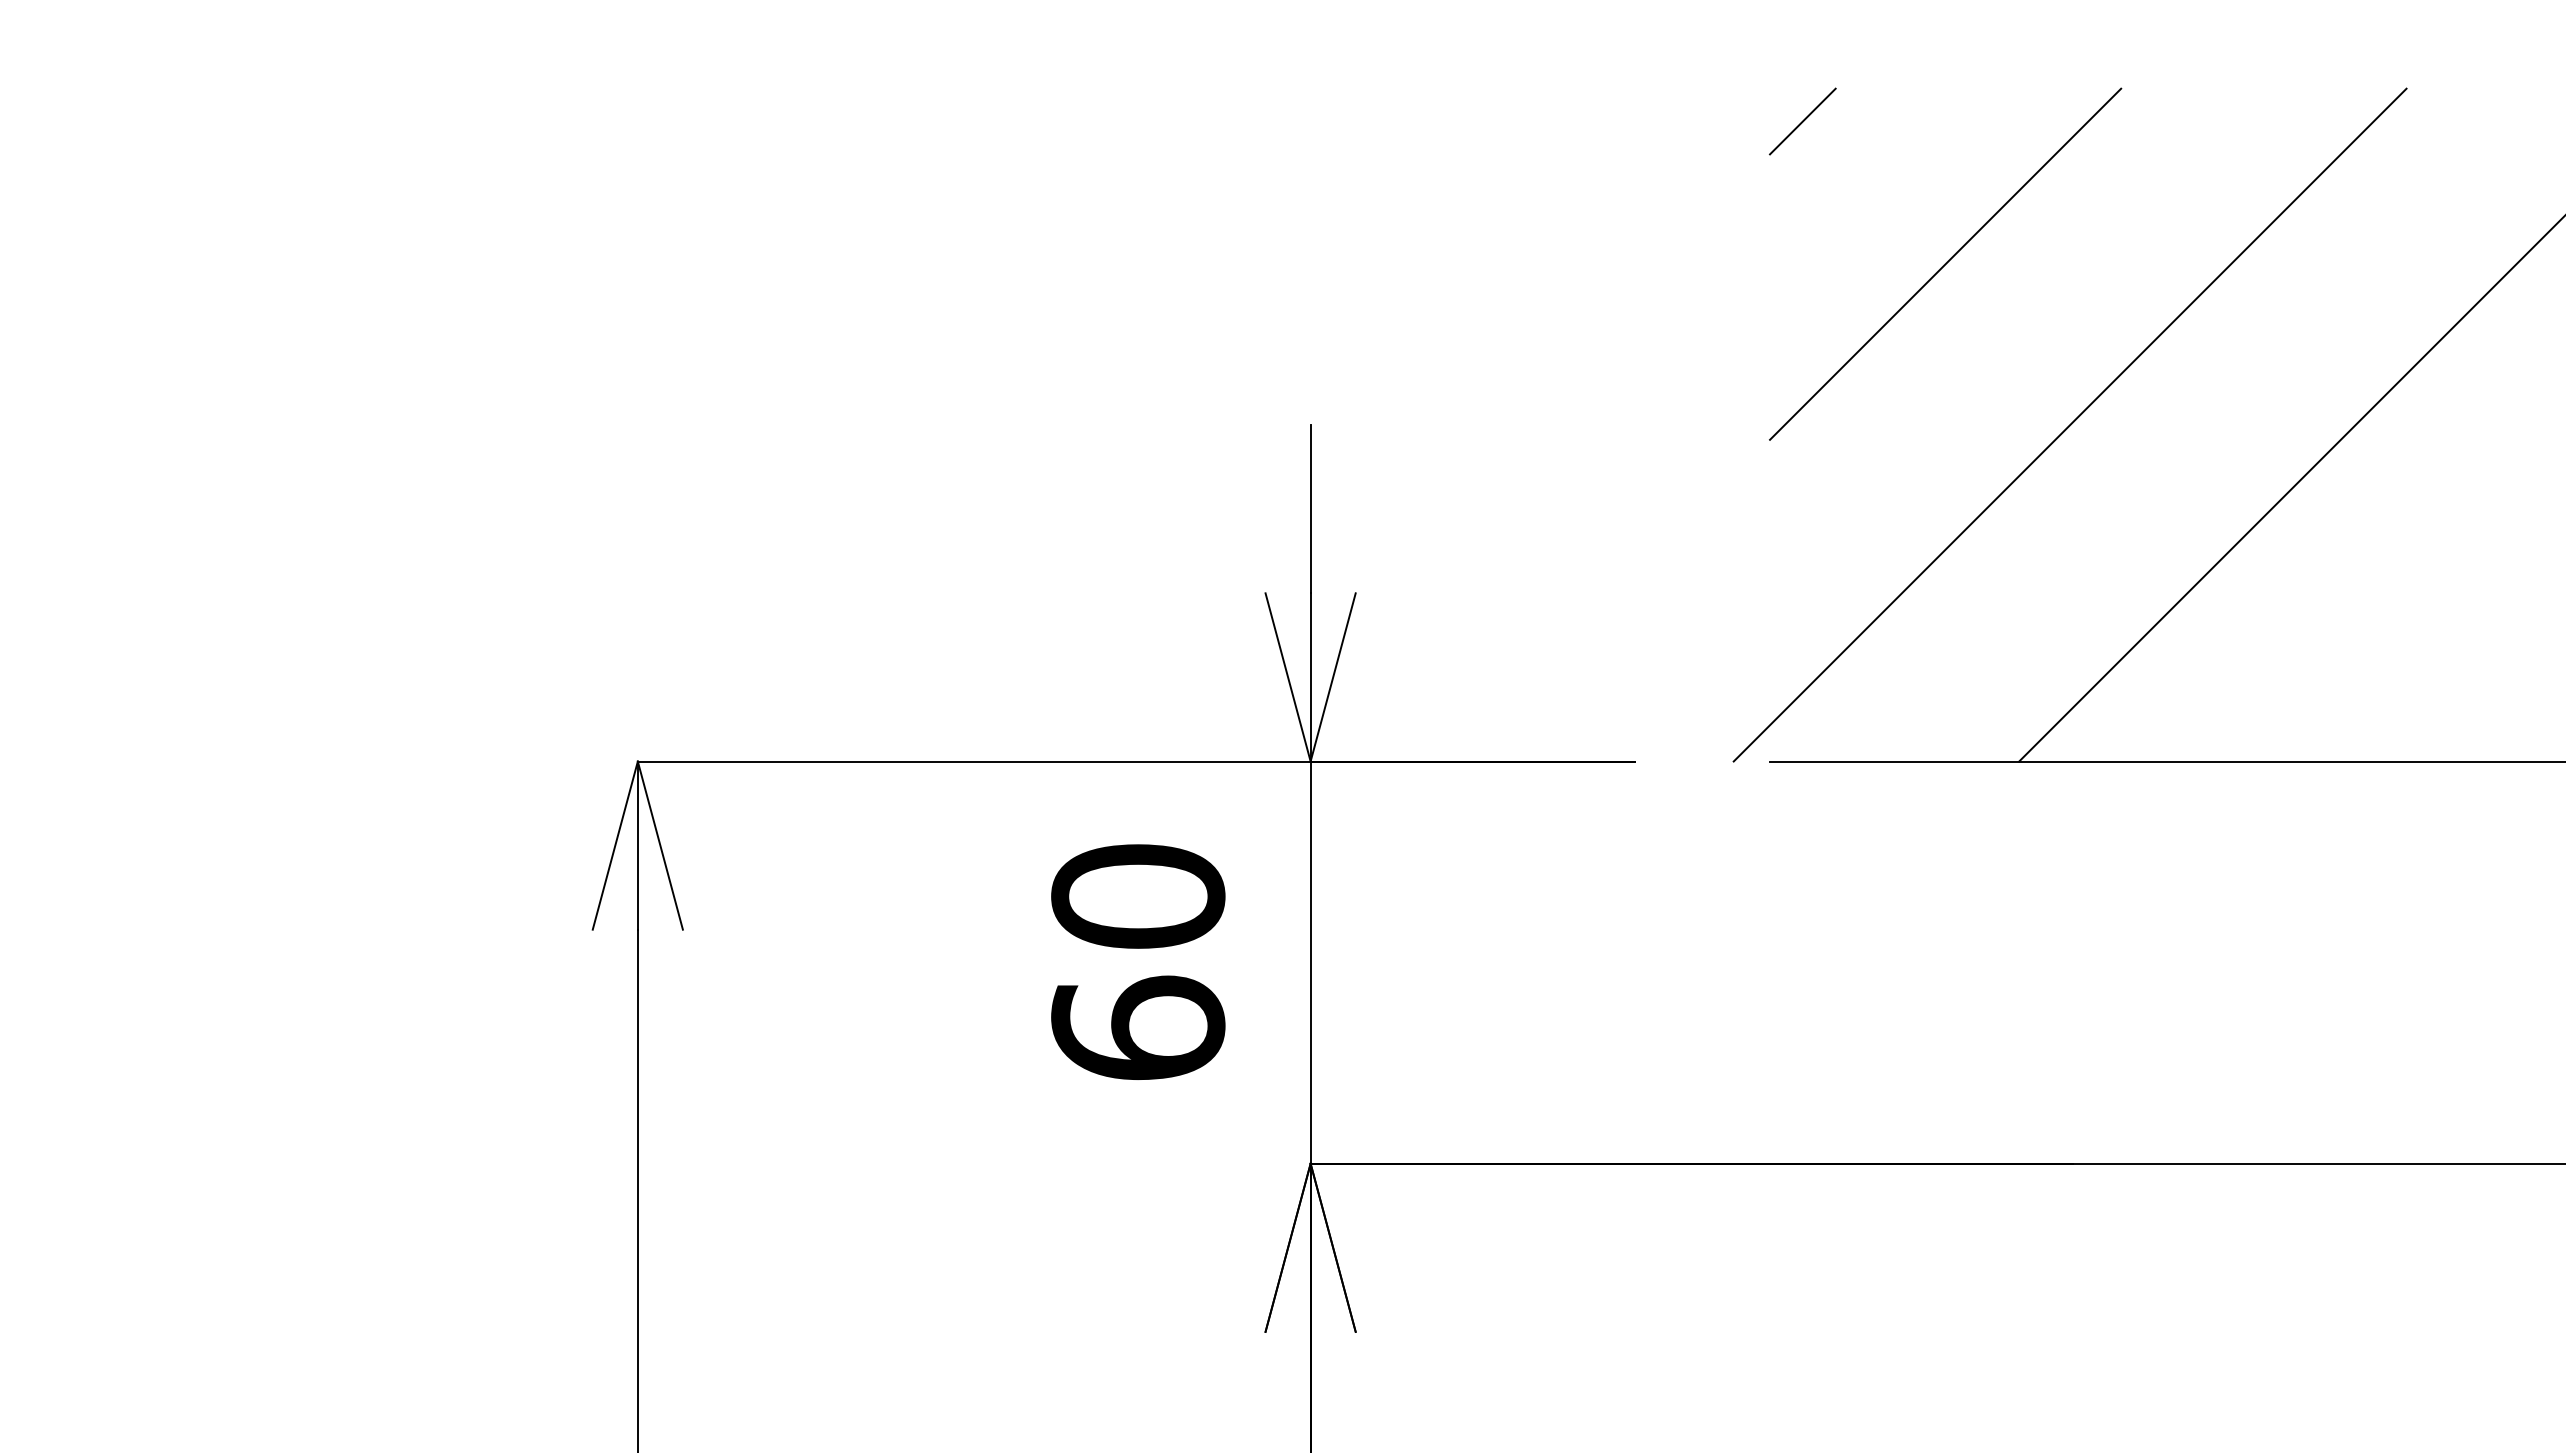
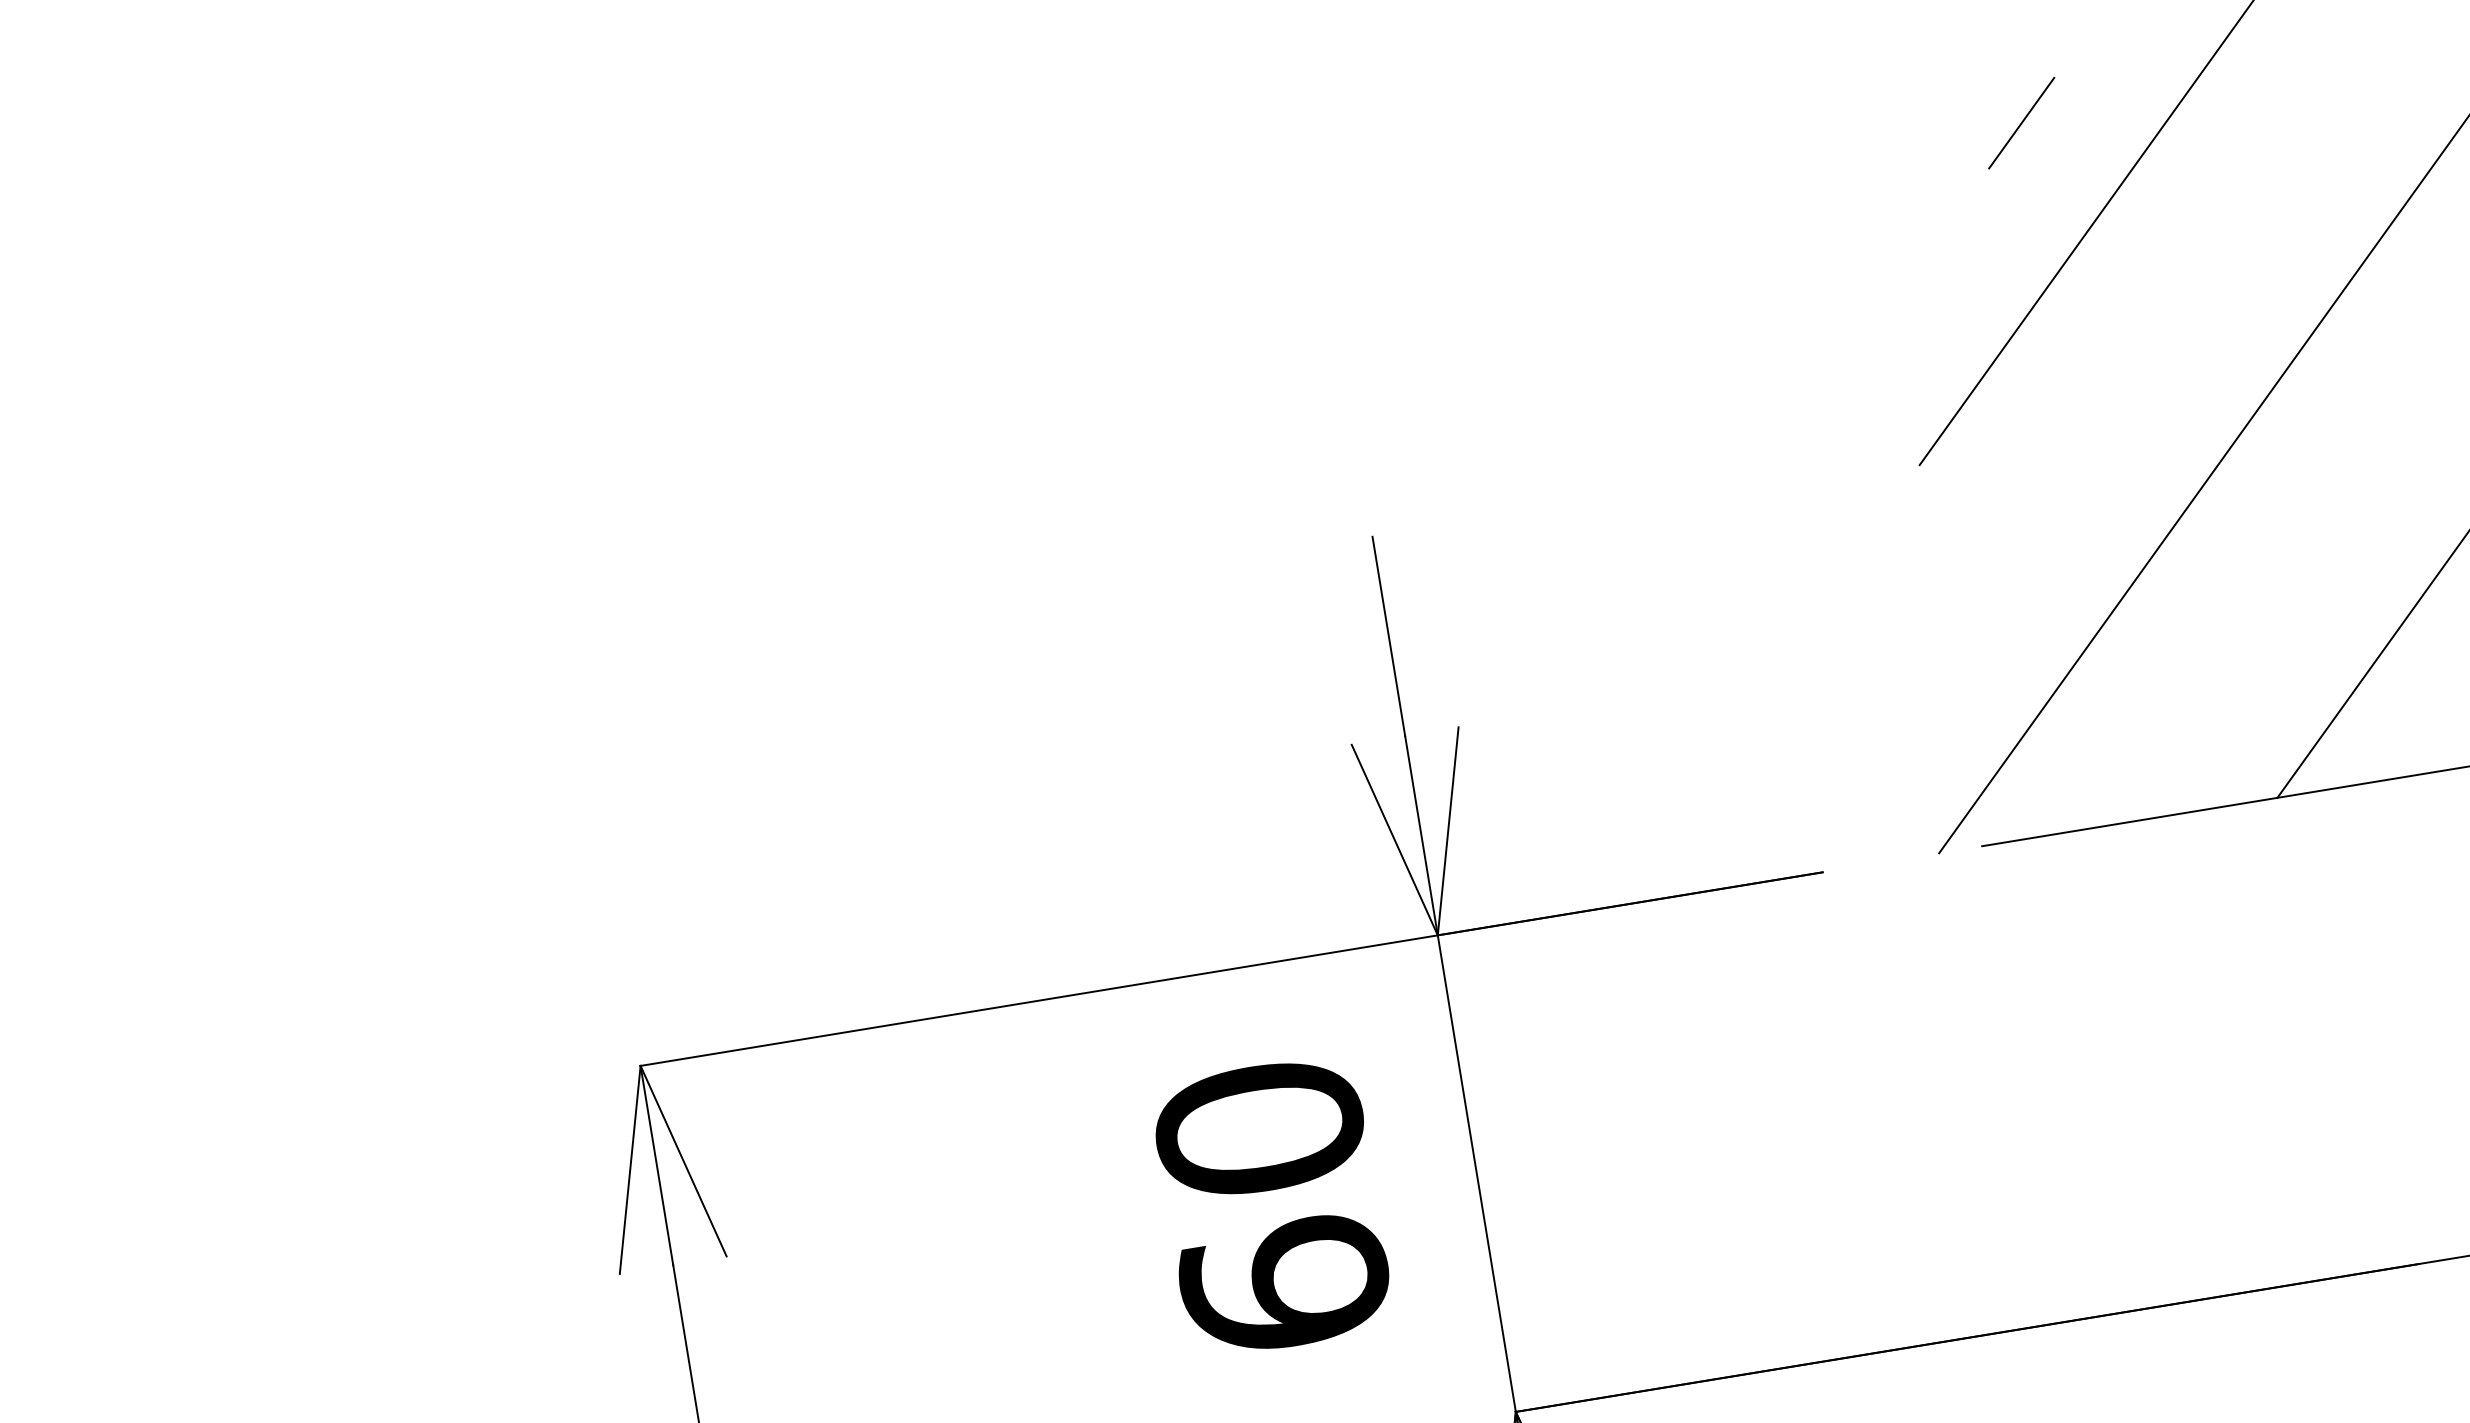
line: (1802, 121) -> (2021, 123), moved

